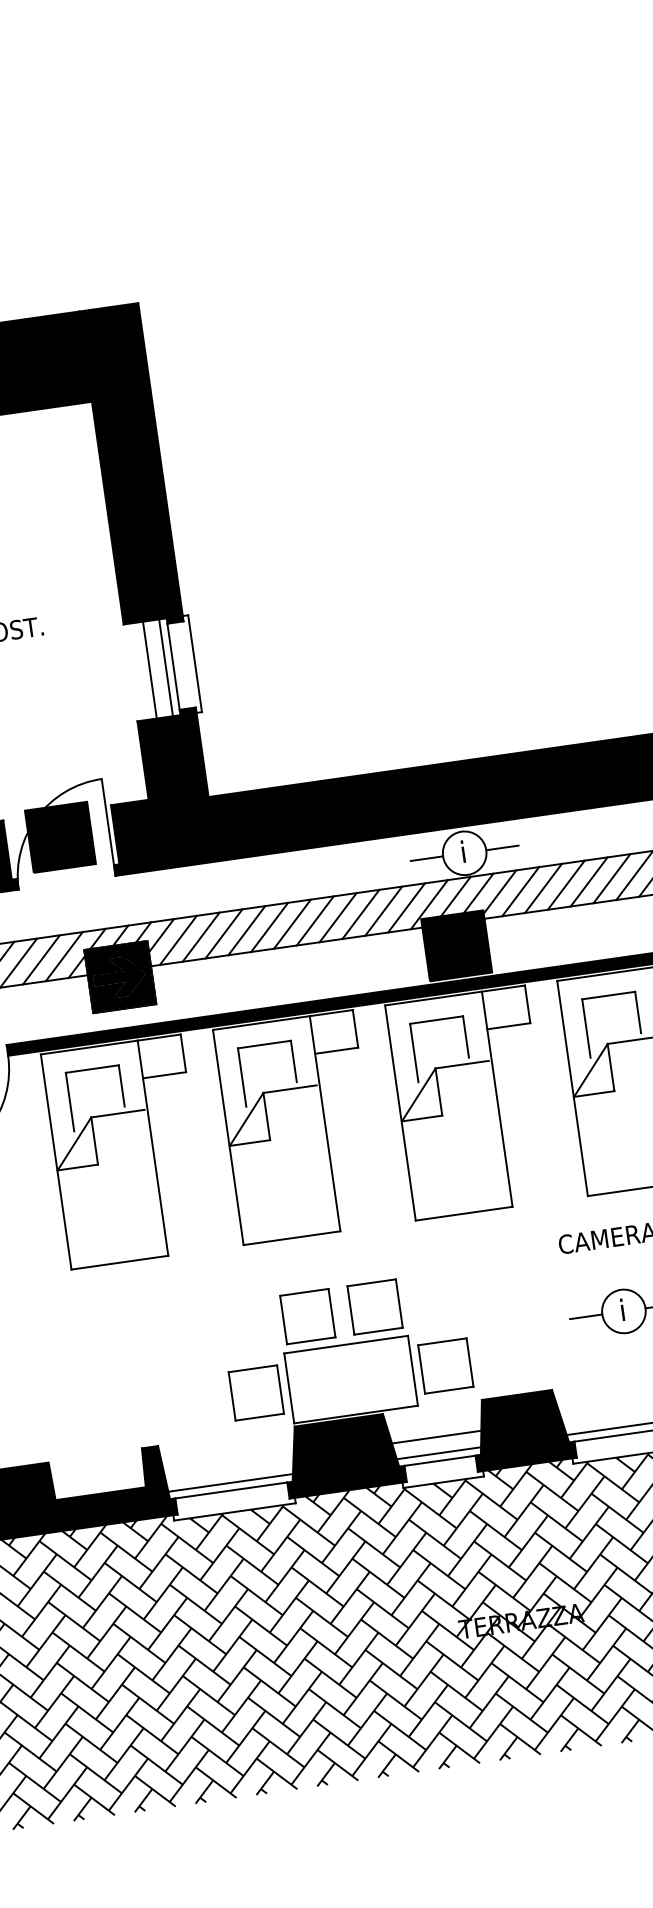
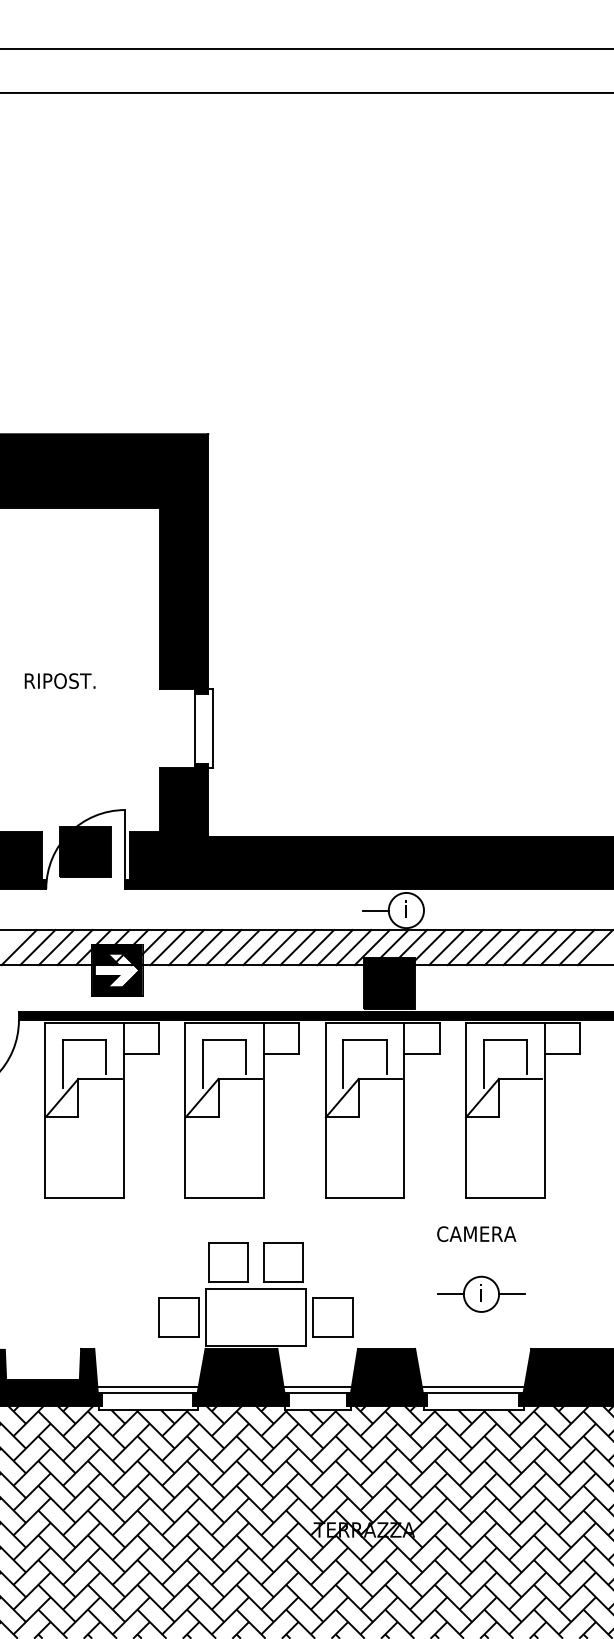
line: (166, 667) -> (189, 728), removed
line: (149, 670) -> (175, 728), removed
line: (502, 847) -> (437, 910), removed
fill: (119, 977) -> (116, 970), removed
line: (436, 1437) -> (317, 1373), removed

